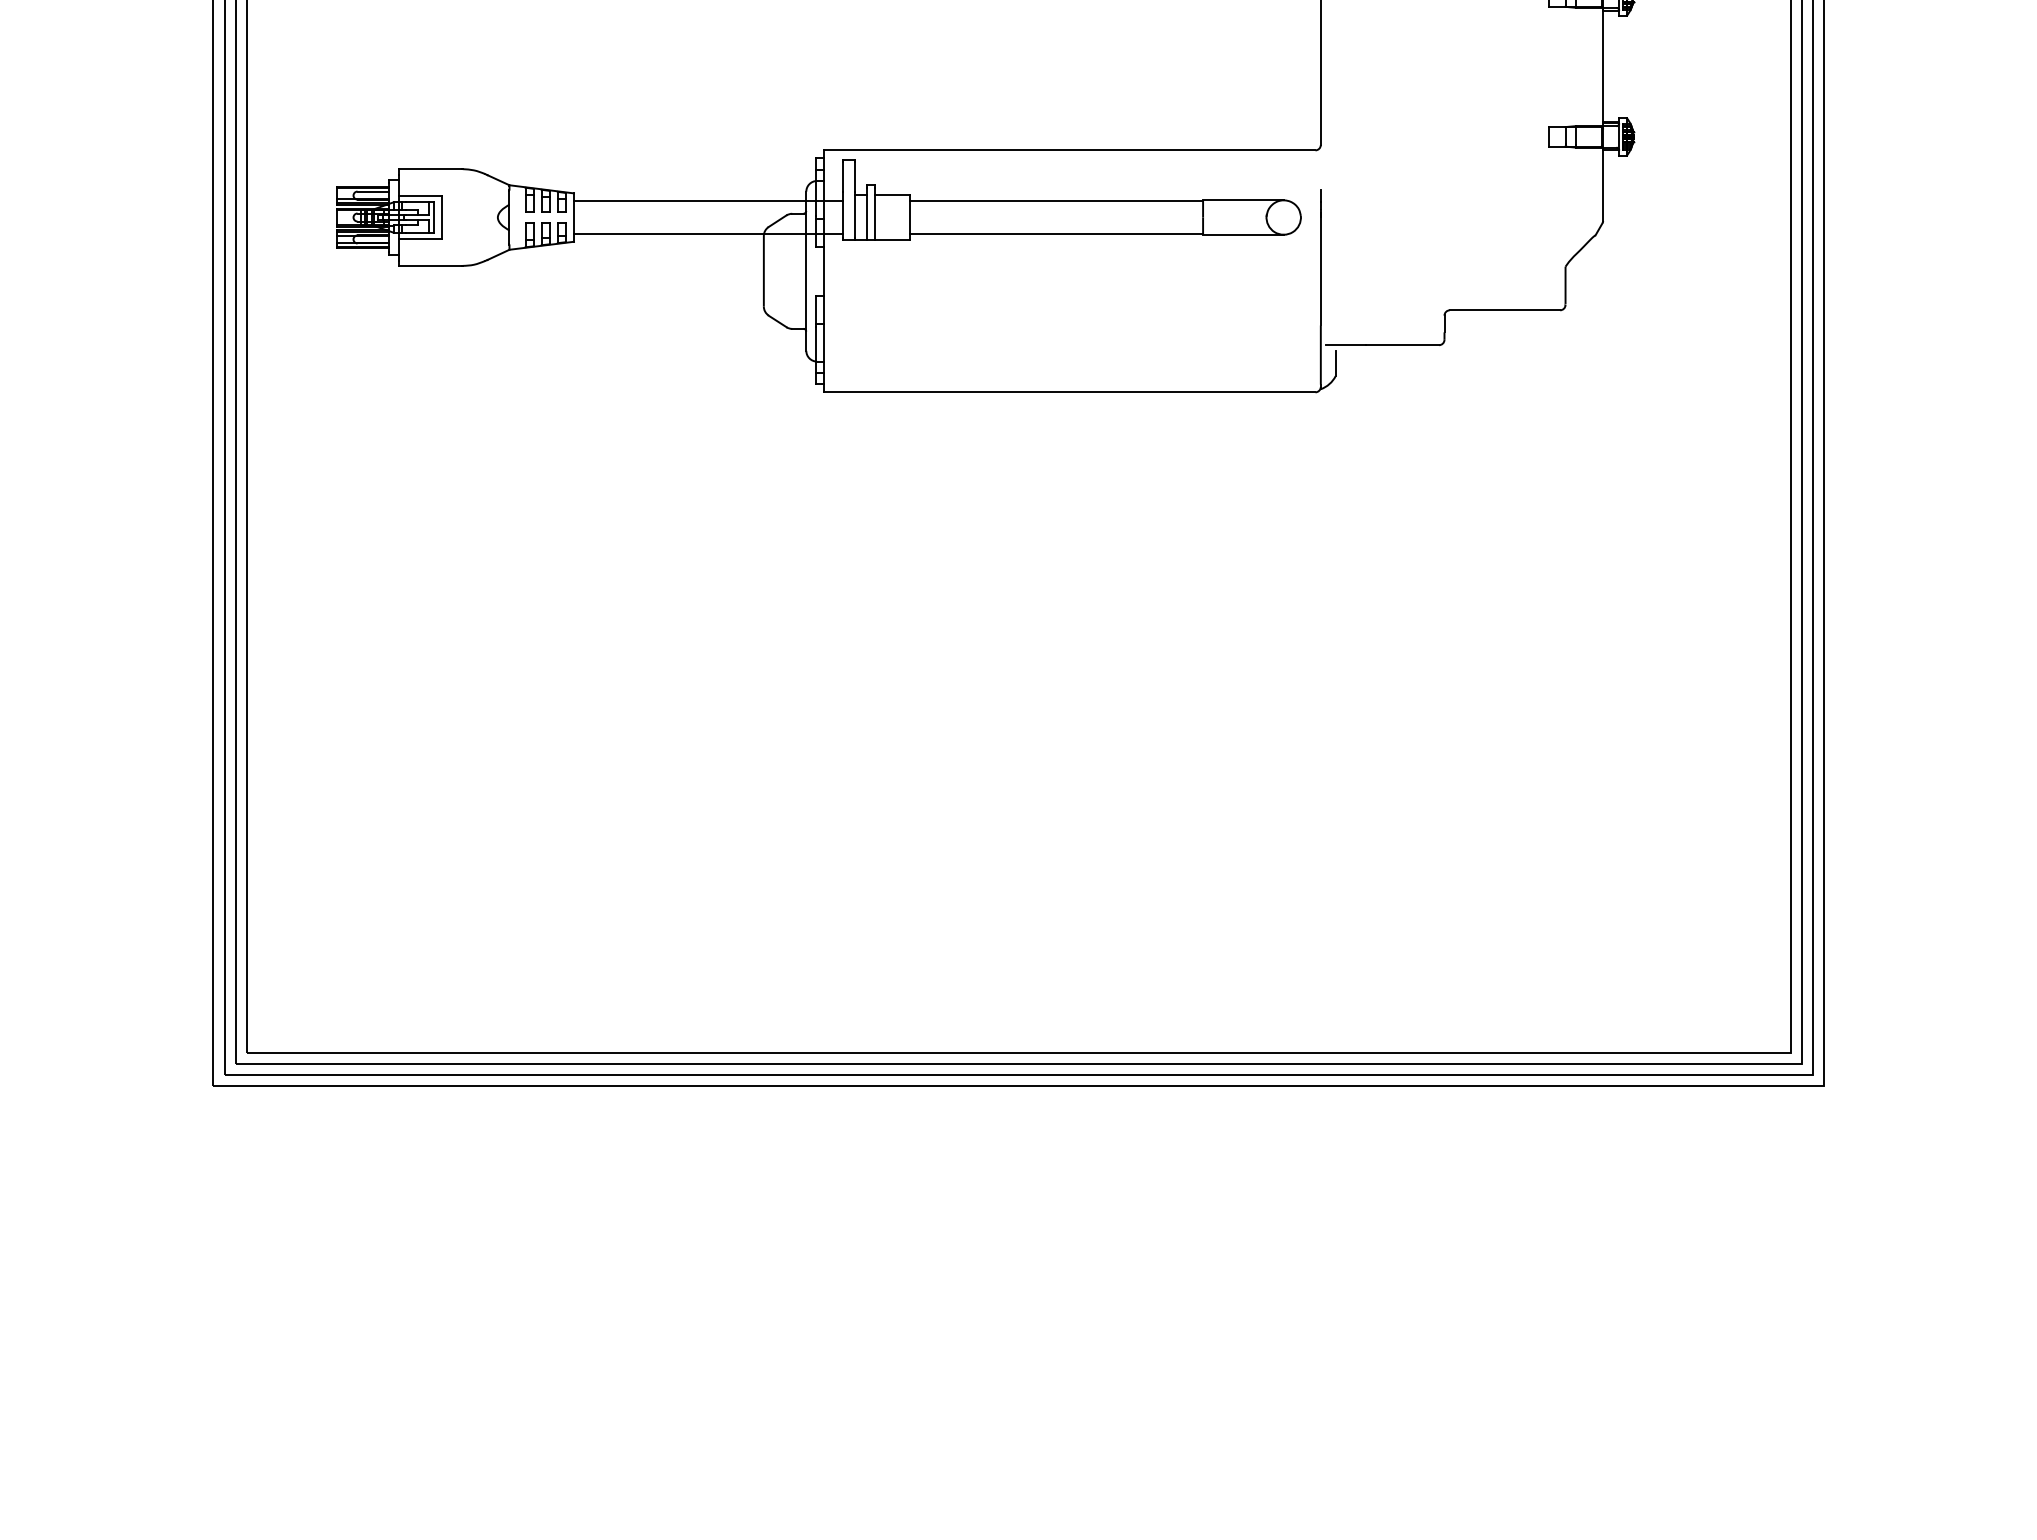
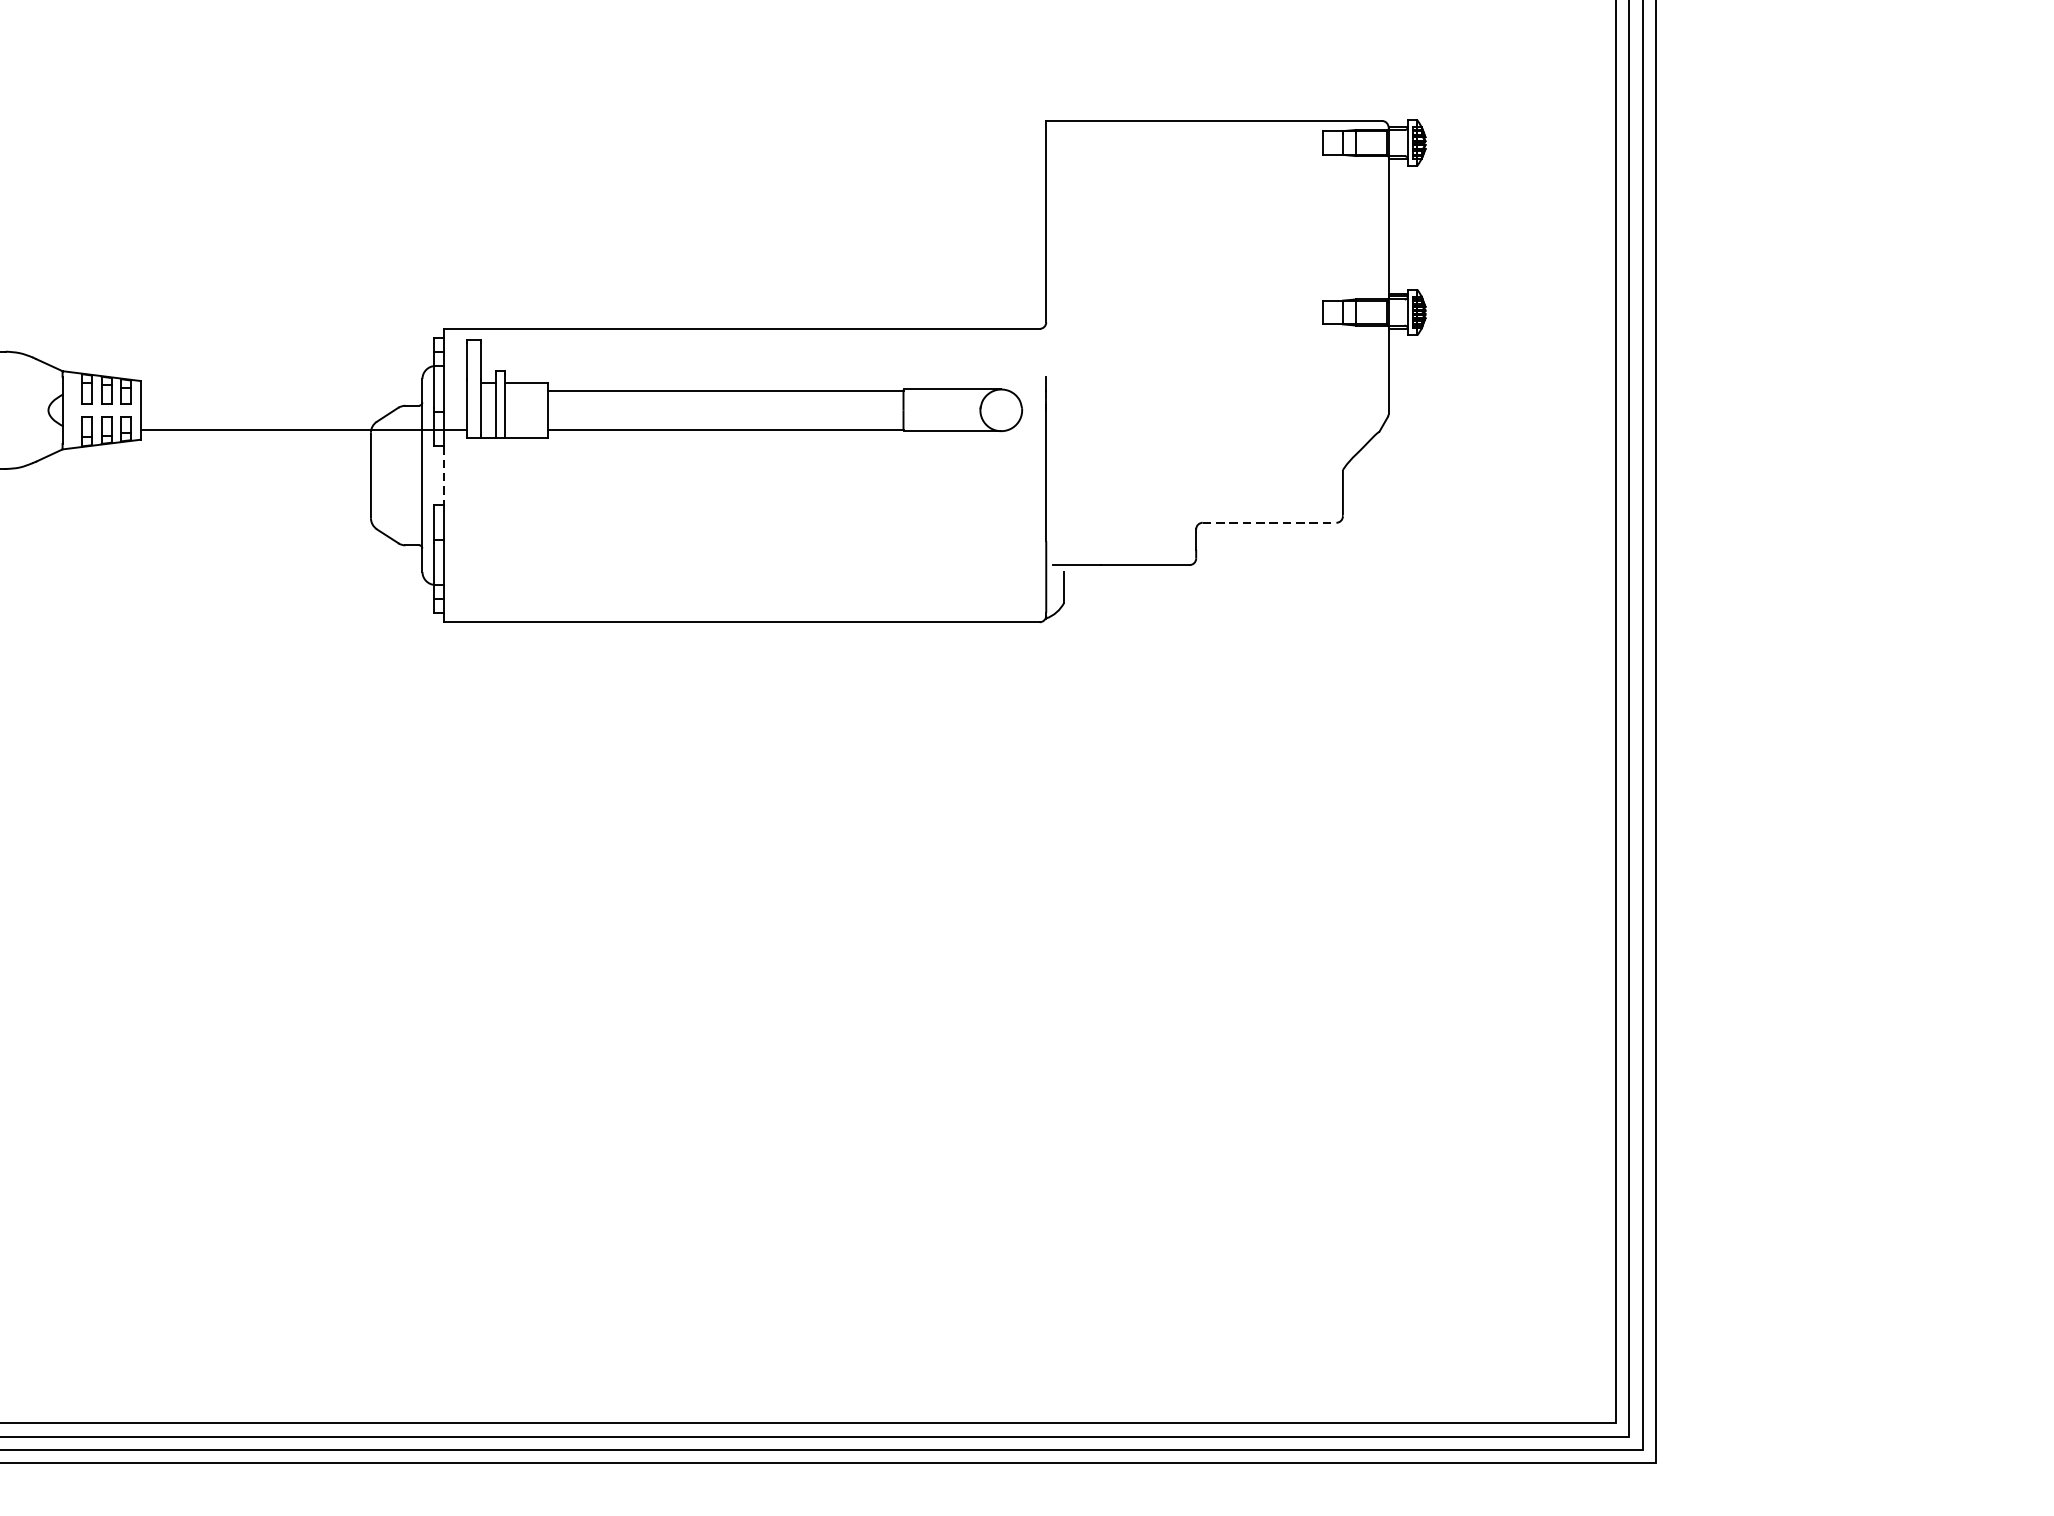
line: (708, 201) -> (303, 390), removed
line: (824, 271) -> (444, 475), solid -> dashed
line: (1505, 310) -> (1270, 523), solid -> dashed

